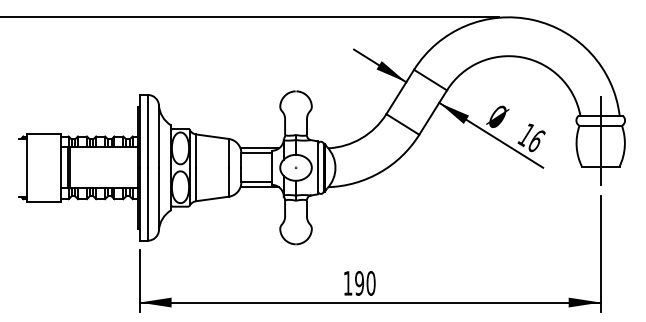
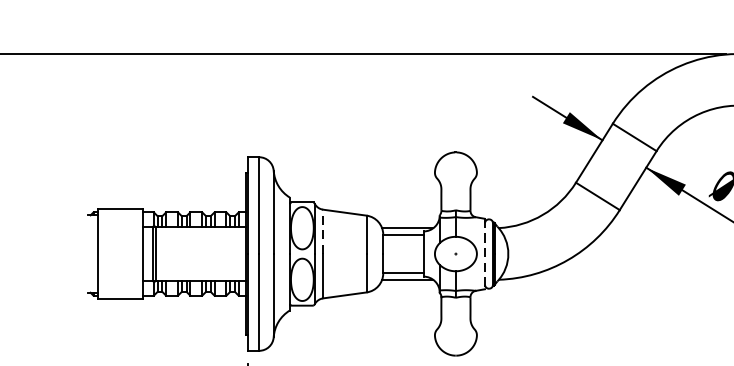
line: (196, 151) -> (323, 232), solid -> dashed
line: (317, 168) -> (484, 254), solid -> dashed

